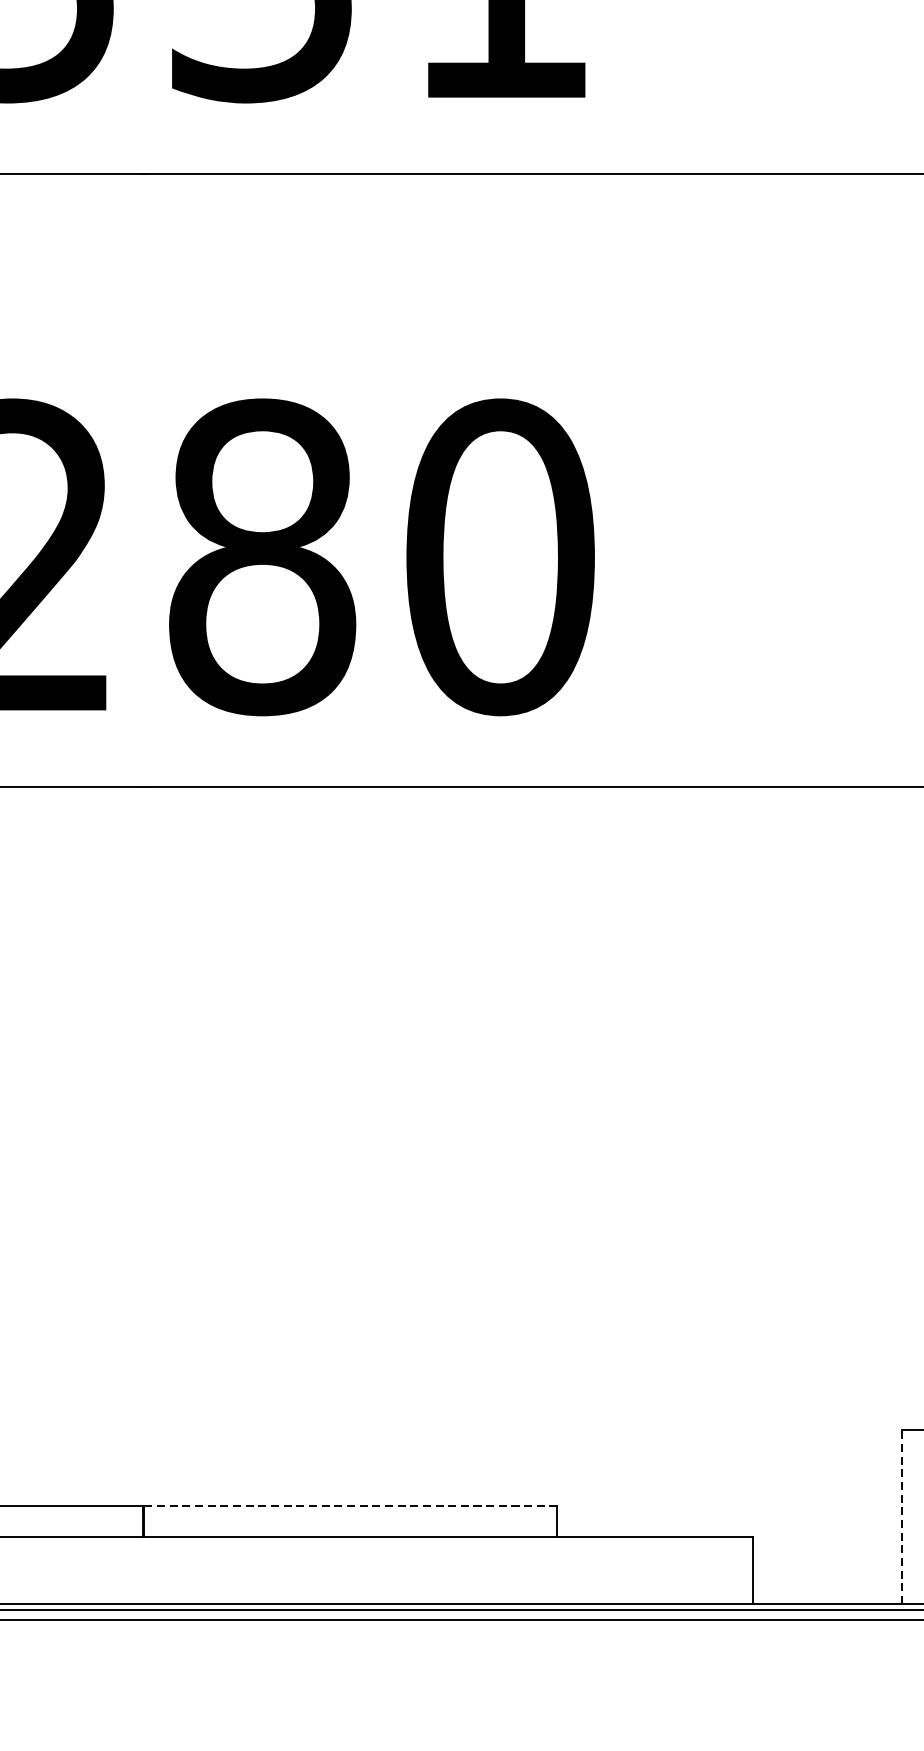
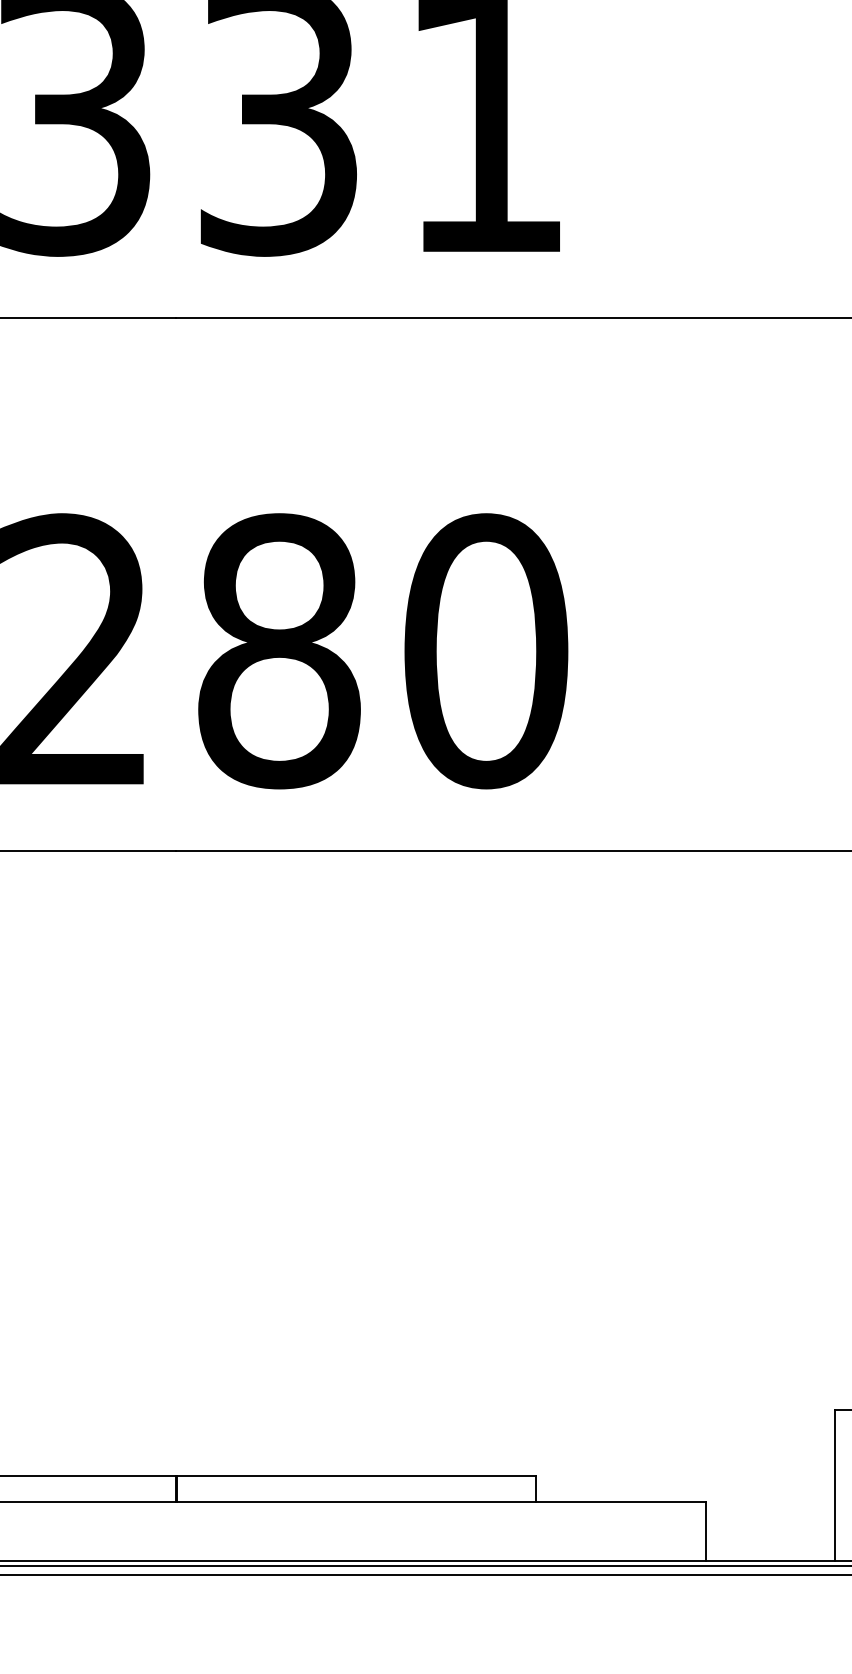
line: (351, 1505) -> (356, 1475), dashed -> solid
line: (901, 1517) -> (834, 1485), dashed -> solid

